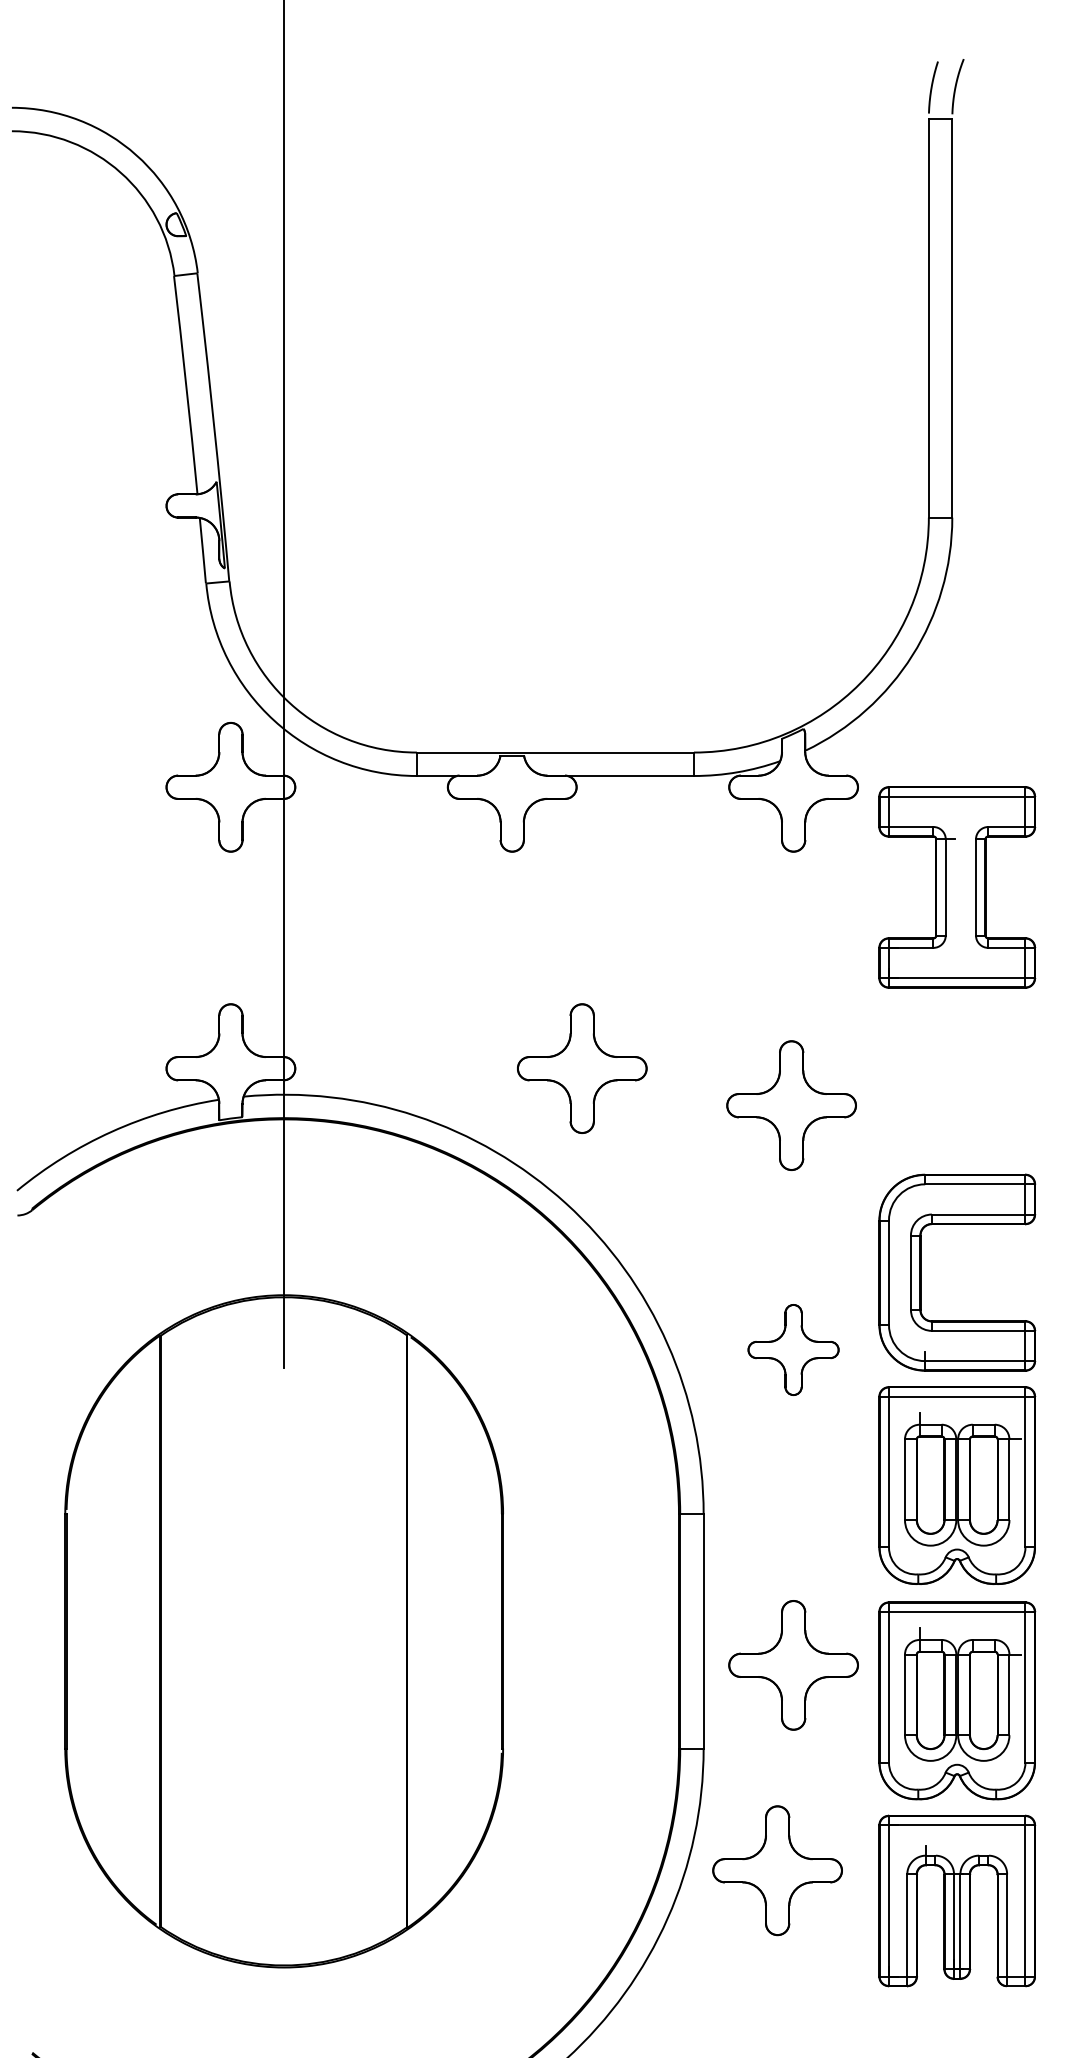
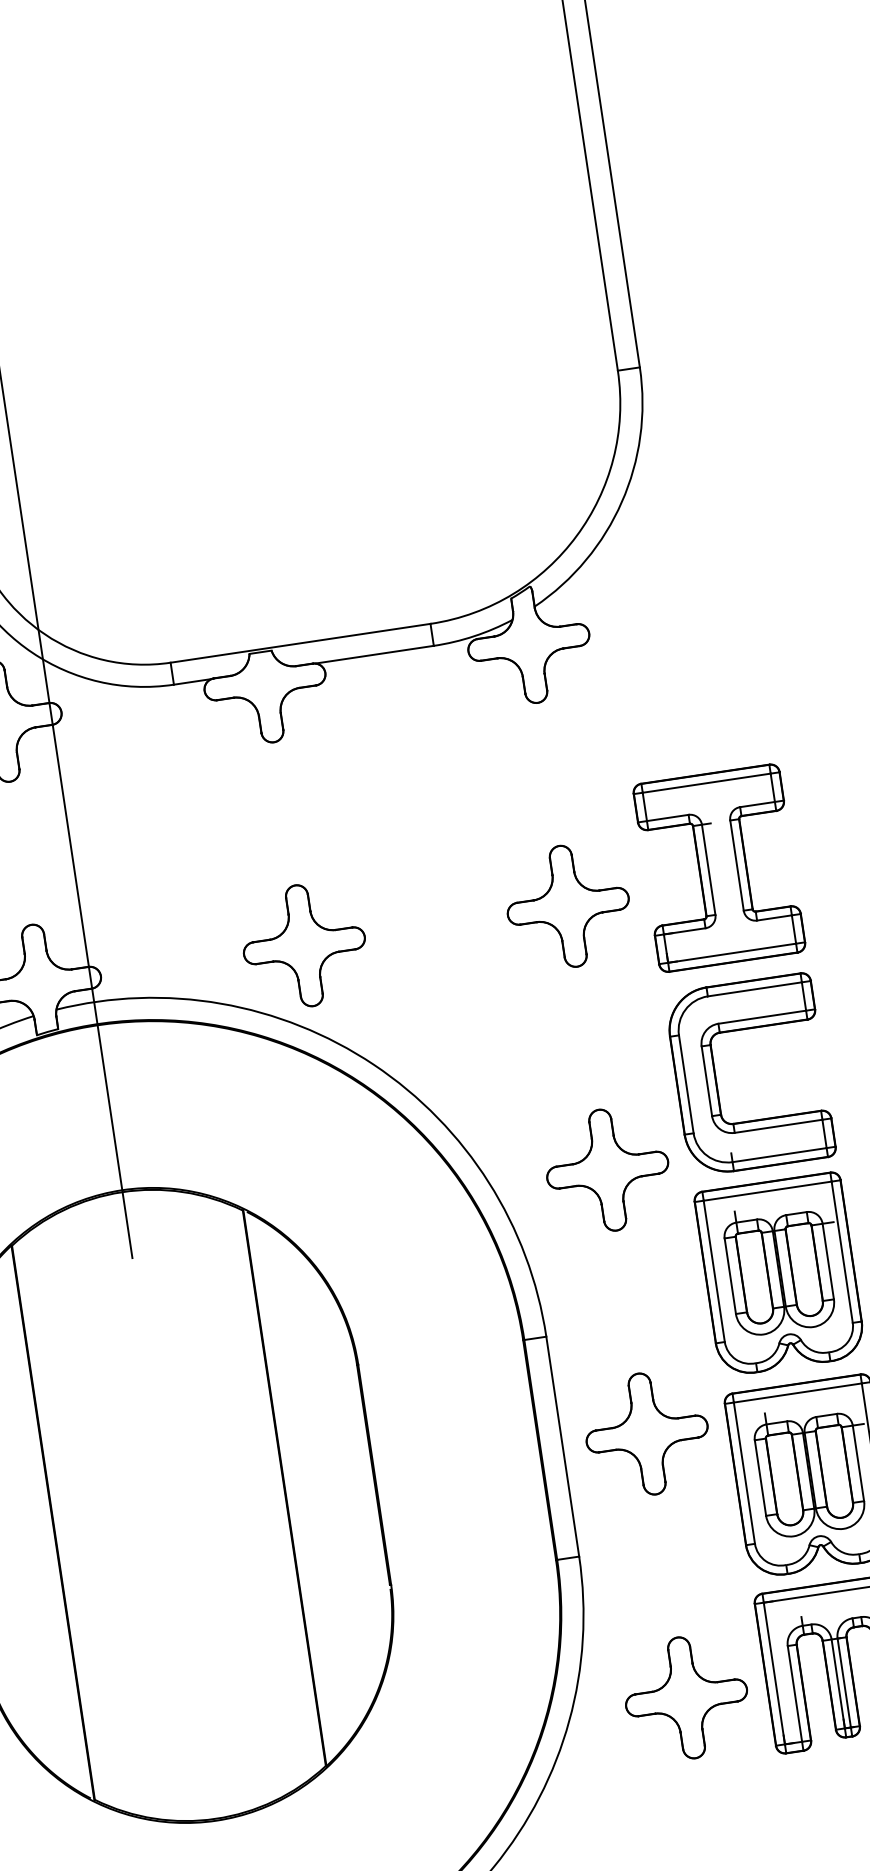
part: (957, 887) -> (719, 868), moved
part: (582, 1068) -> (304, 945), moved
part: (791, 1105) -> (568, 906), moved
part: (793, 1349) -> (607, 1169), size x1.43
part: (793, 1665) -> (647, 1434), moved
part: (777, 1870) -> (686, 1697), moved

